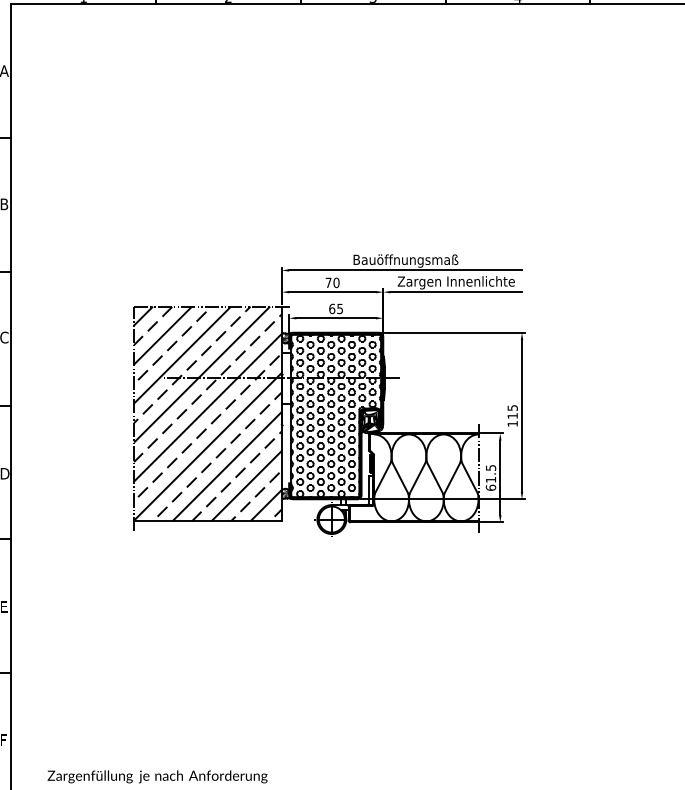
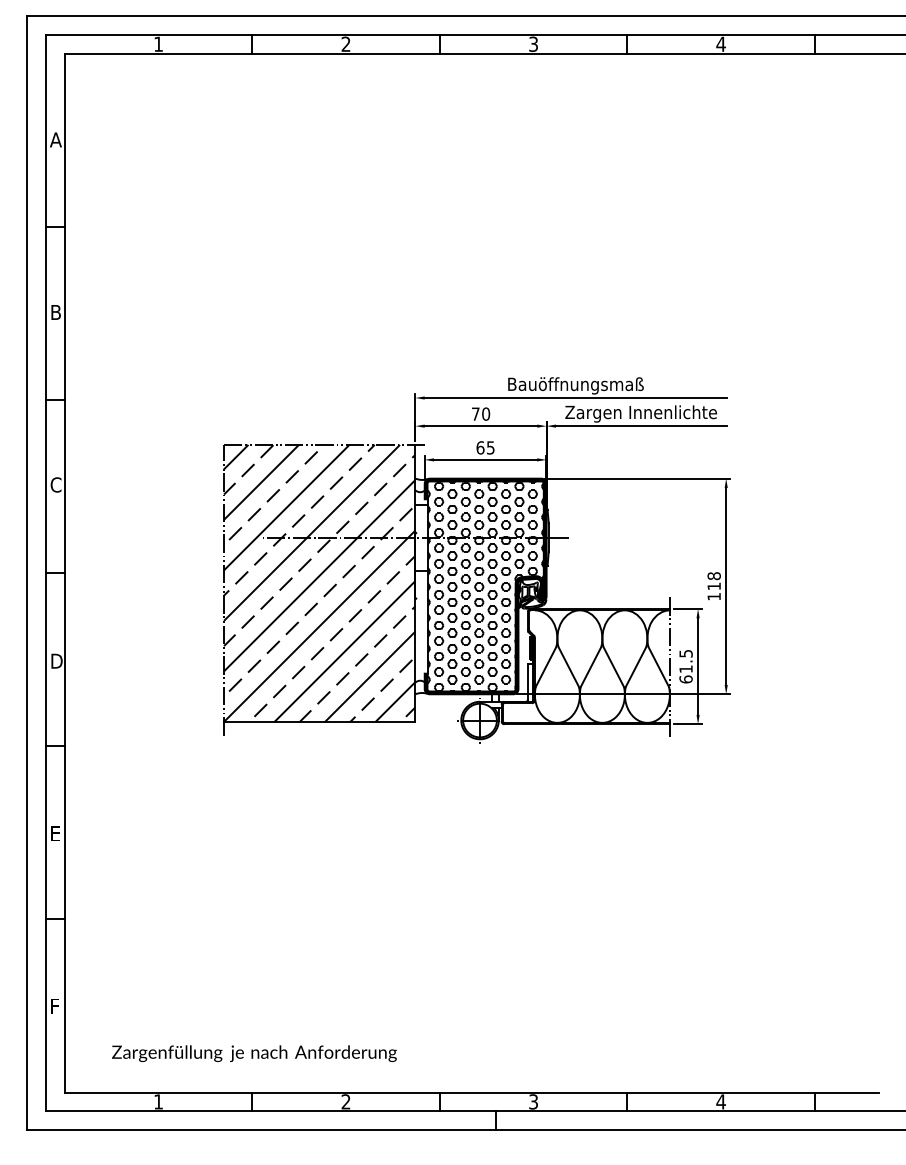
hatch: (286, 338) -> (421, 485), removed
text: (512, 408) -> (713, 576), 115 -> 118
hatch: (285, 493) -> (420, 686), removed

